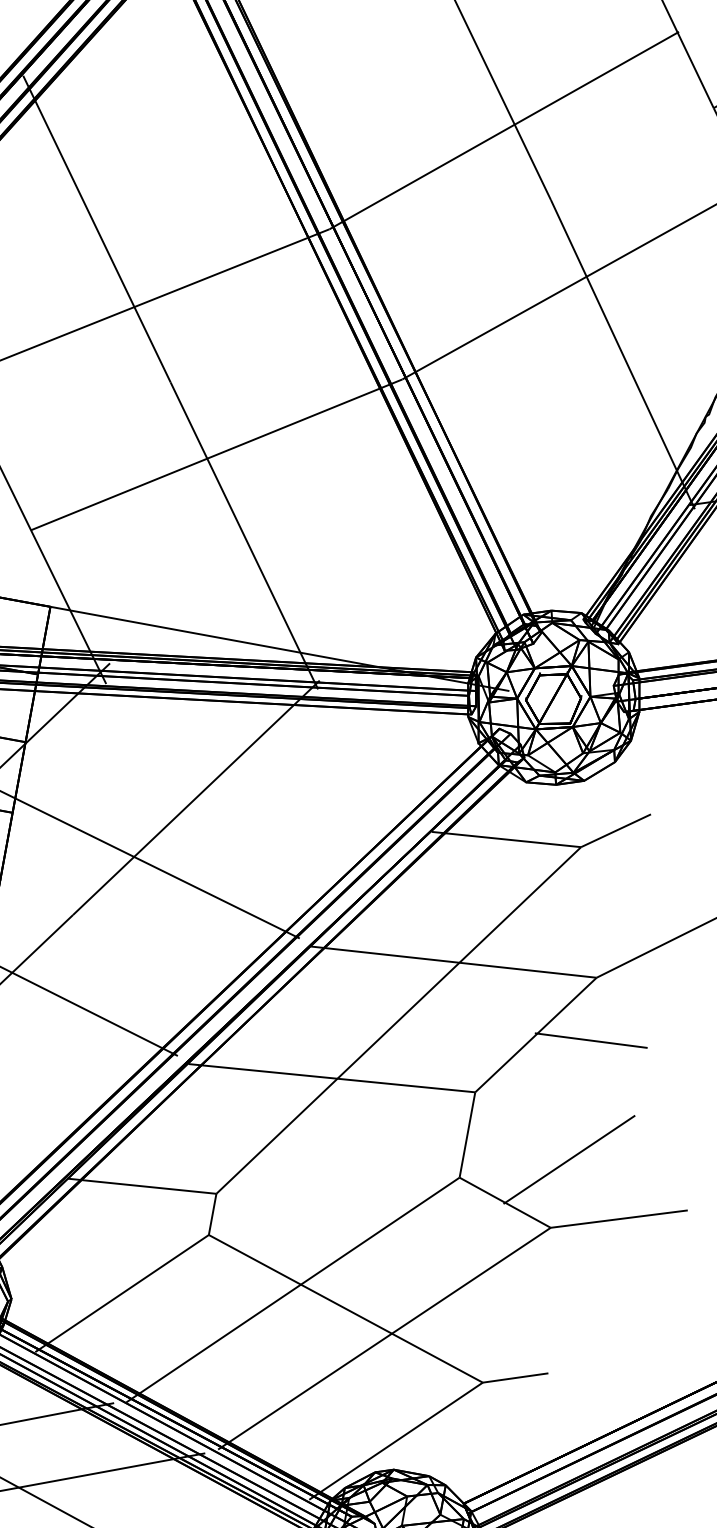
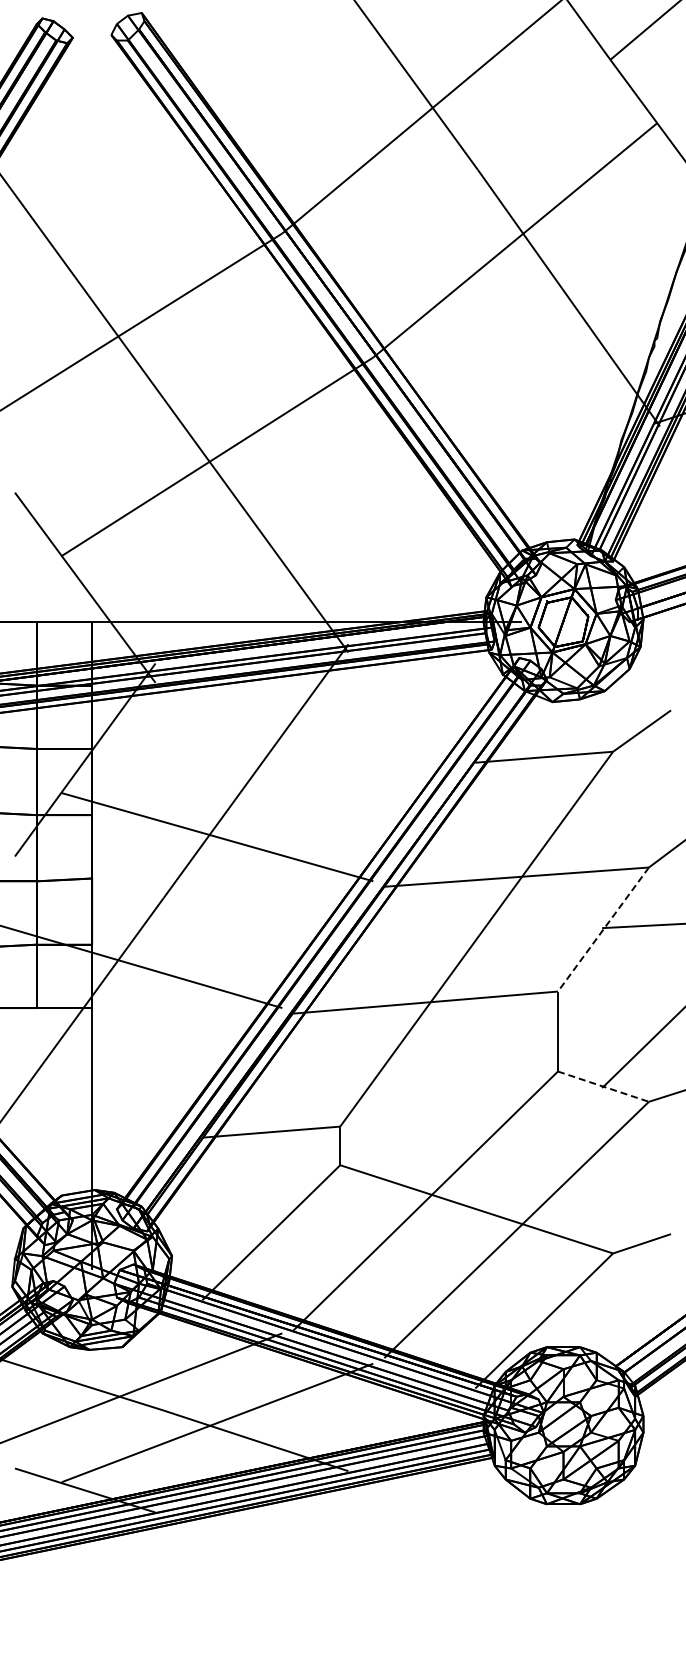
line: (536, 1034) -> (603, 929), solid -> dashed
line: (505, 1202) -> (603, 1086), solid -> dashed

